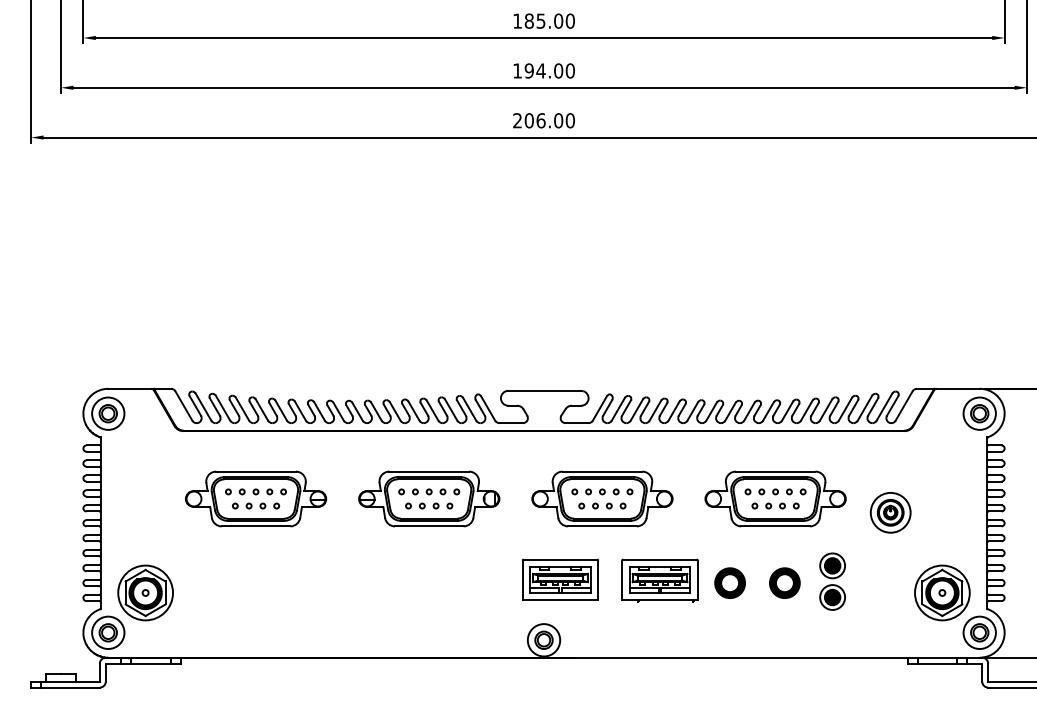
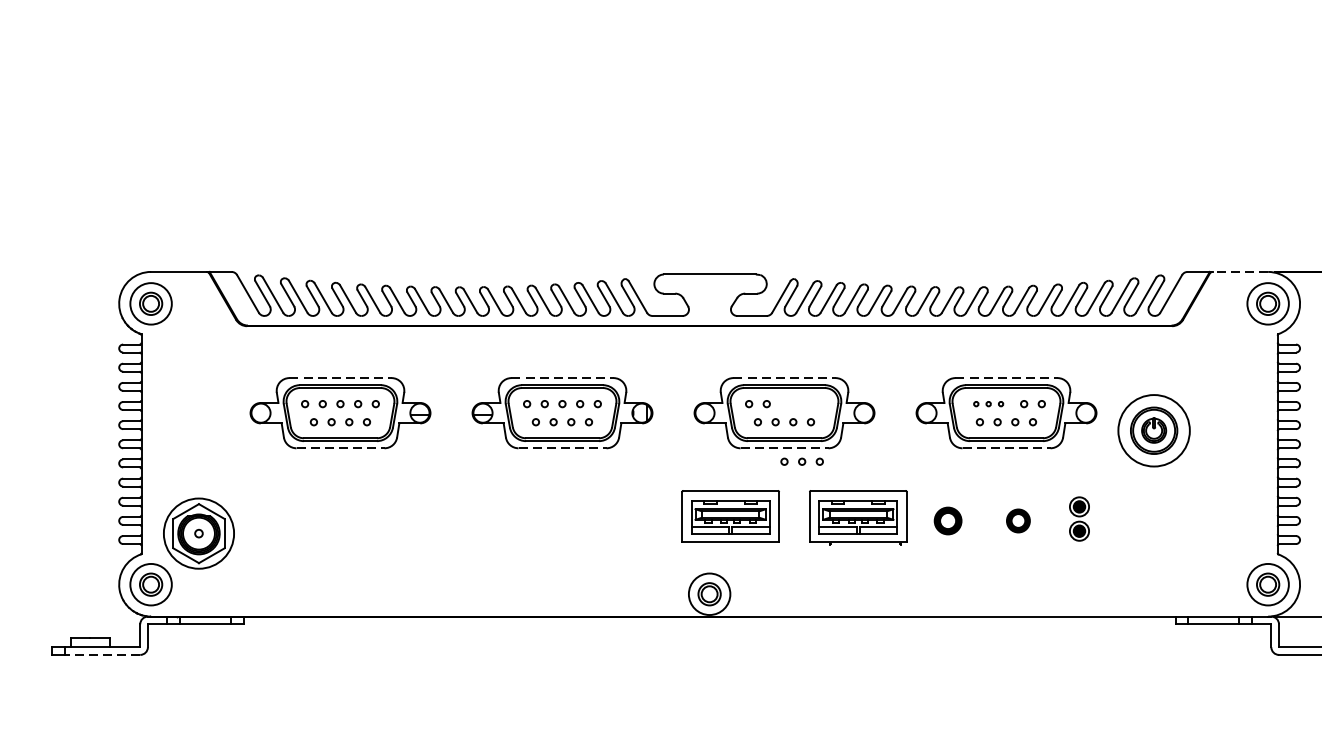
line: (958, 388) -> (1240, 271), solid -> dashed
line: (256, 471) -> (341, 377), solid -> dashed
line: (429, 471) -> (562, 377), solid -> dashed
line: (602, 471) -> (784, 377), solid -> dashed
line: (775, 471) -> (1006, 377), solid -> dashed
part: (616, 491) -> (802, 461), moved
part: (761, 491) -> (988, 403), size x0.7
part: (890, 512) -> (1153, 430), size x1.4
line: (256, 526) -> (341, 448), solid -> dashed
line: (429, 526) -> (562, 448), solid -> dashed
line: (602, 526) -> (784, 448), solid -> dashed
line: (776, 526) -> (1007, 448), solid -> dashed
part: (832, 581) -> (1079, 518), size x0.6
part: (729, 582) -> (947, 520), size x0.7
part: (784, 582) -> (1017, 520), size x0.6
part: (942, 592) -> (1220, 533), removed
line: (69, 687) -> (101, 654), solid -> dashed

